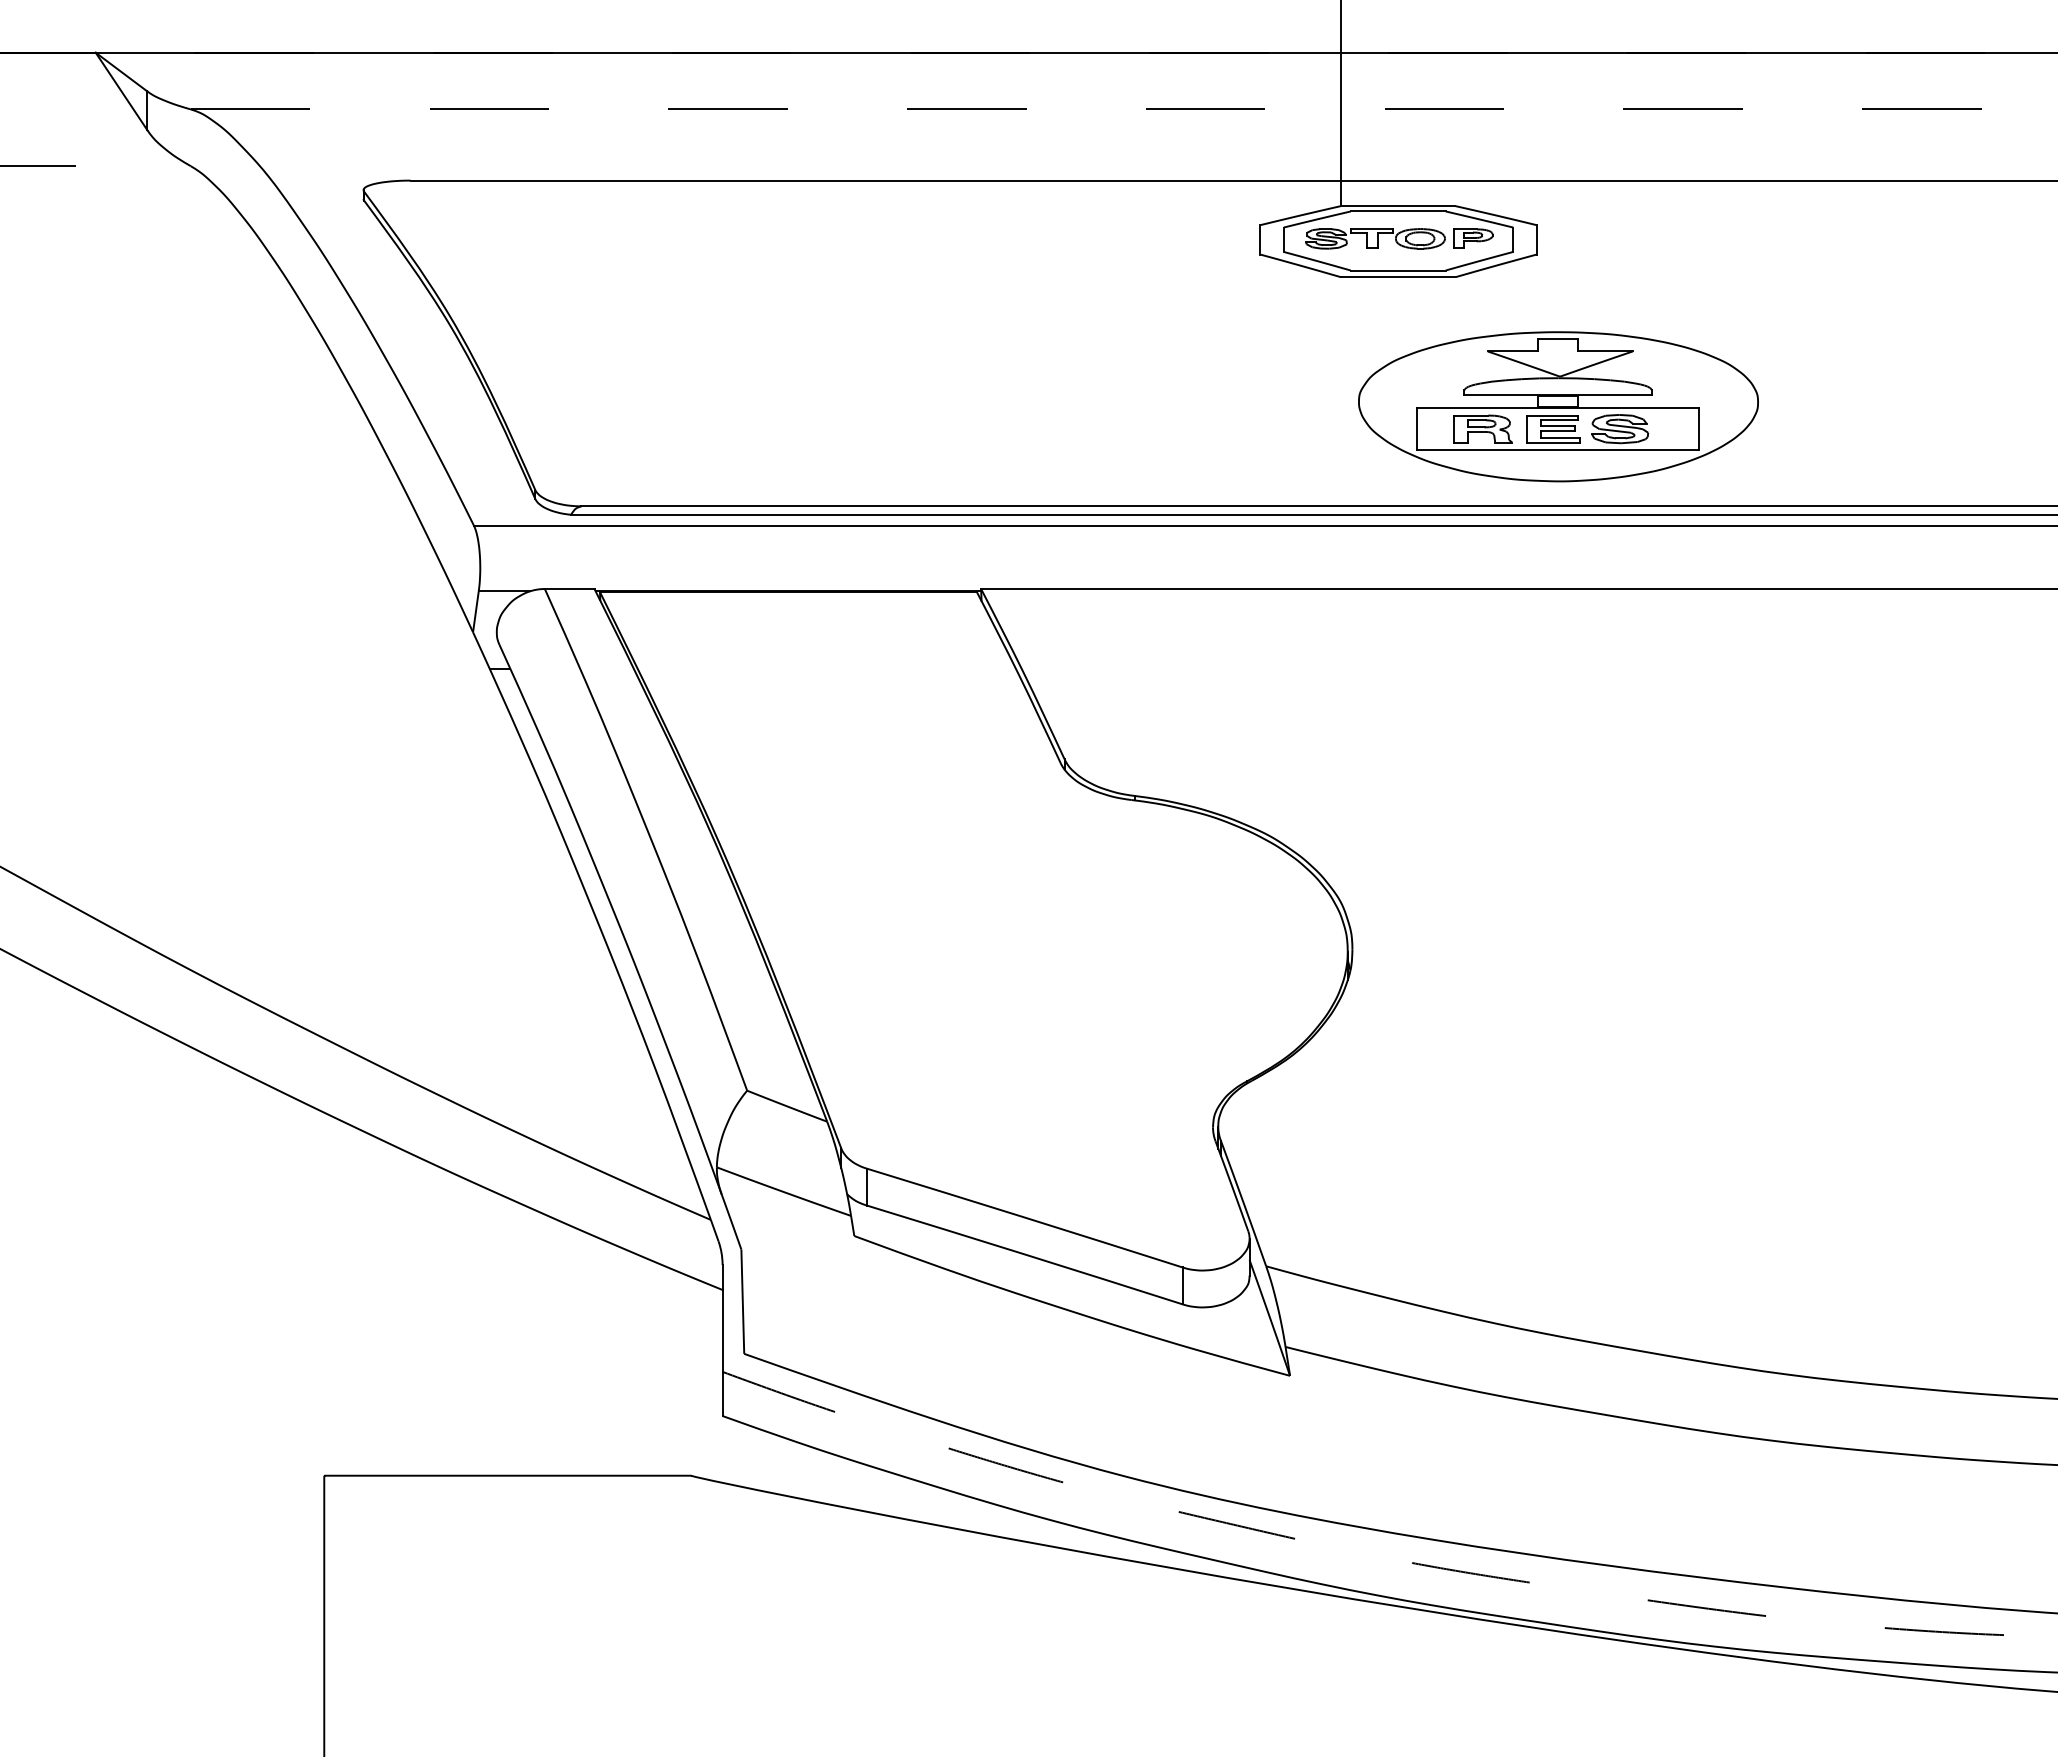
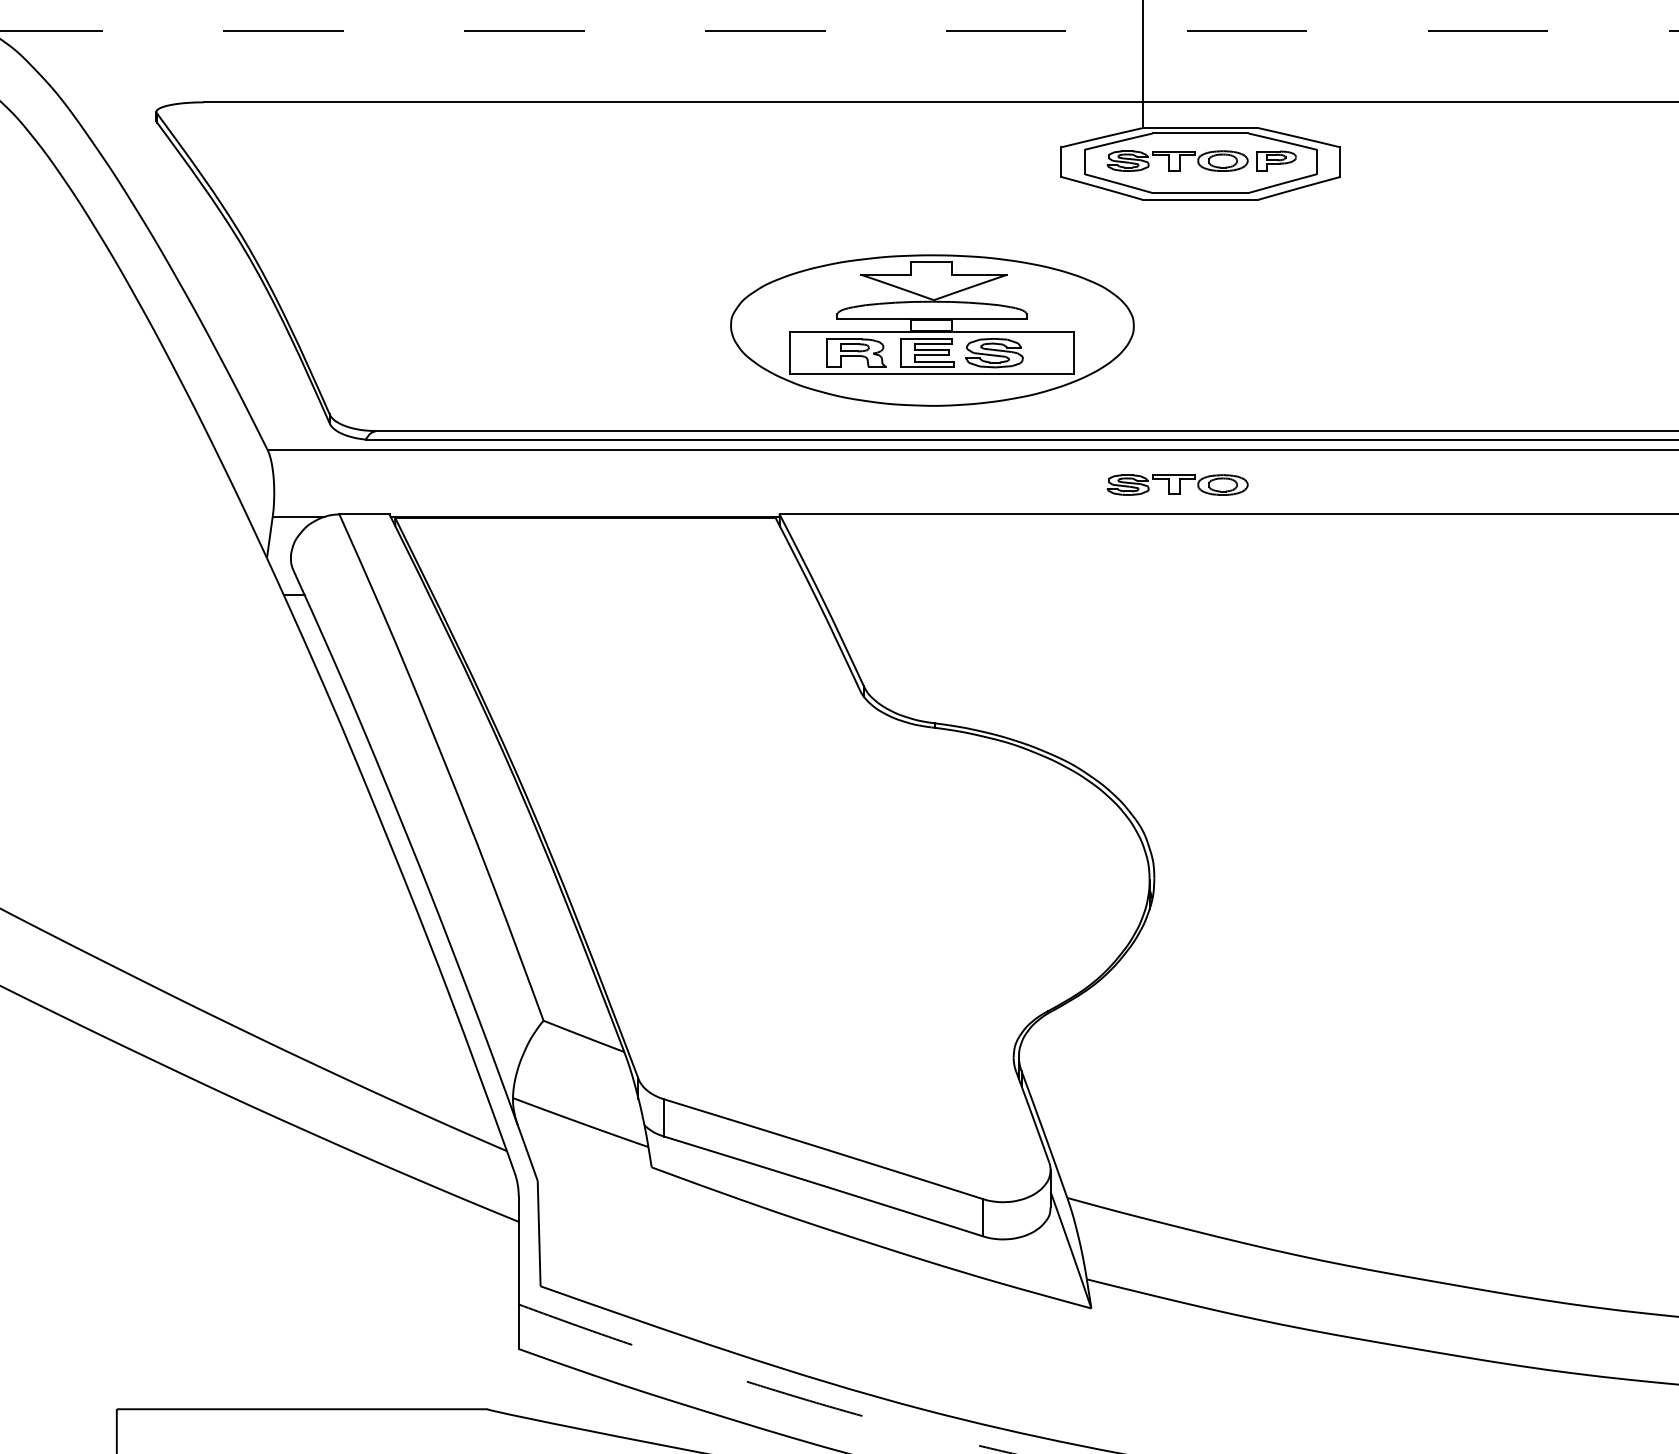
part: (1558, 406) -> (932, 330), moved
part: (1375, 559) -> (1177, 484), added

